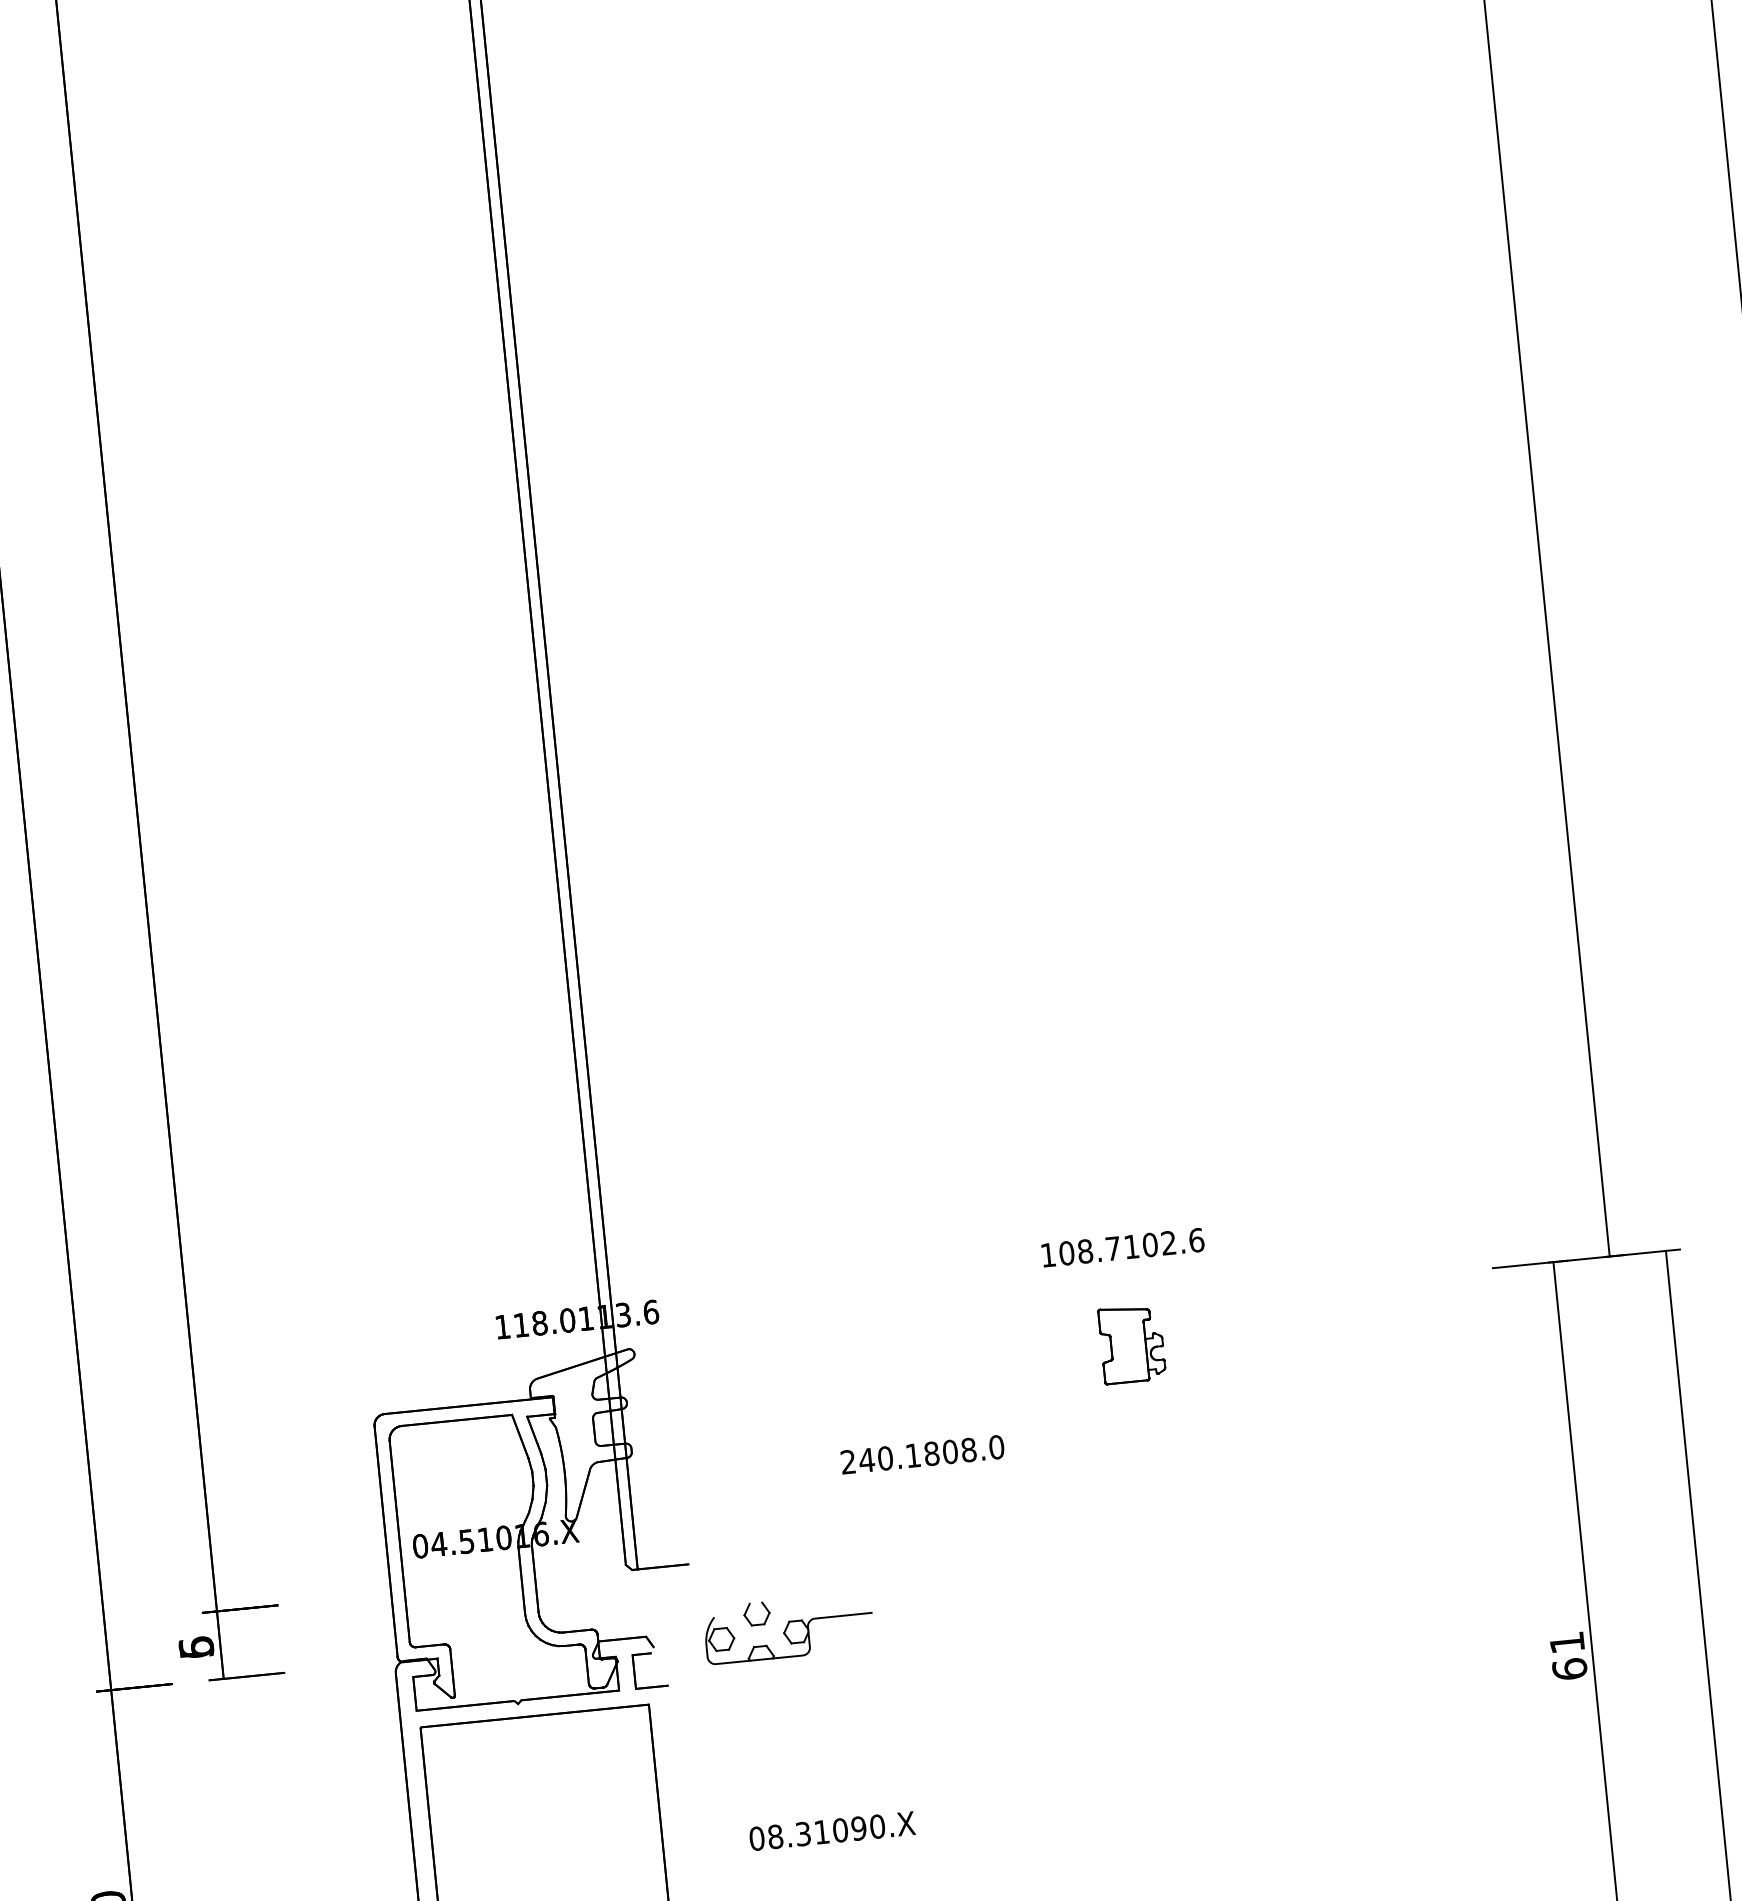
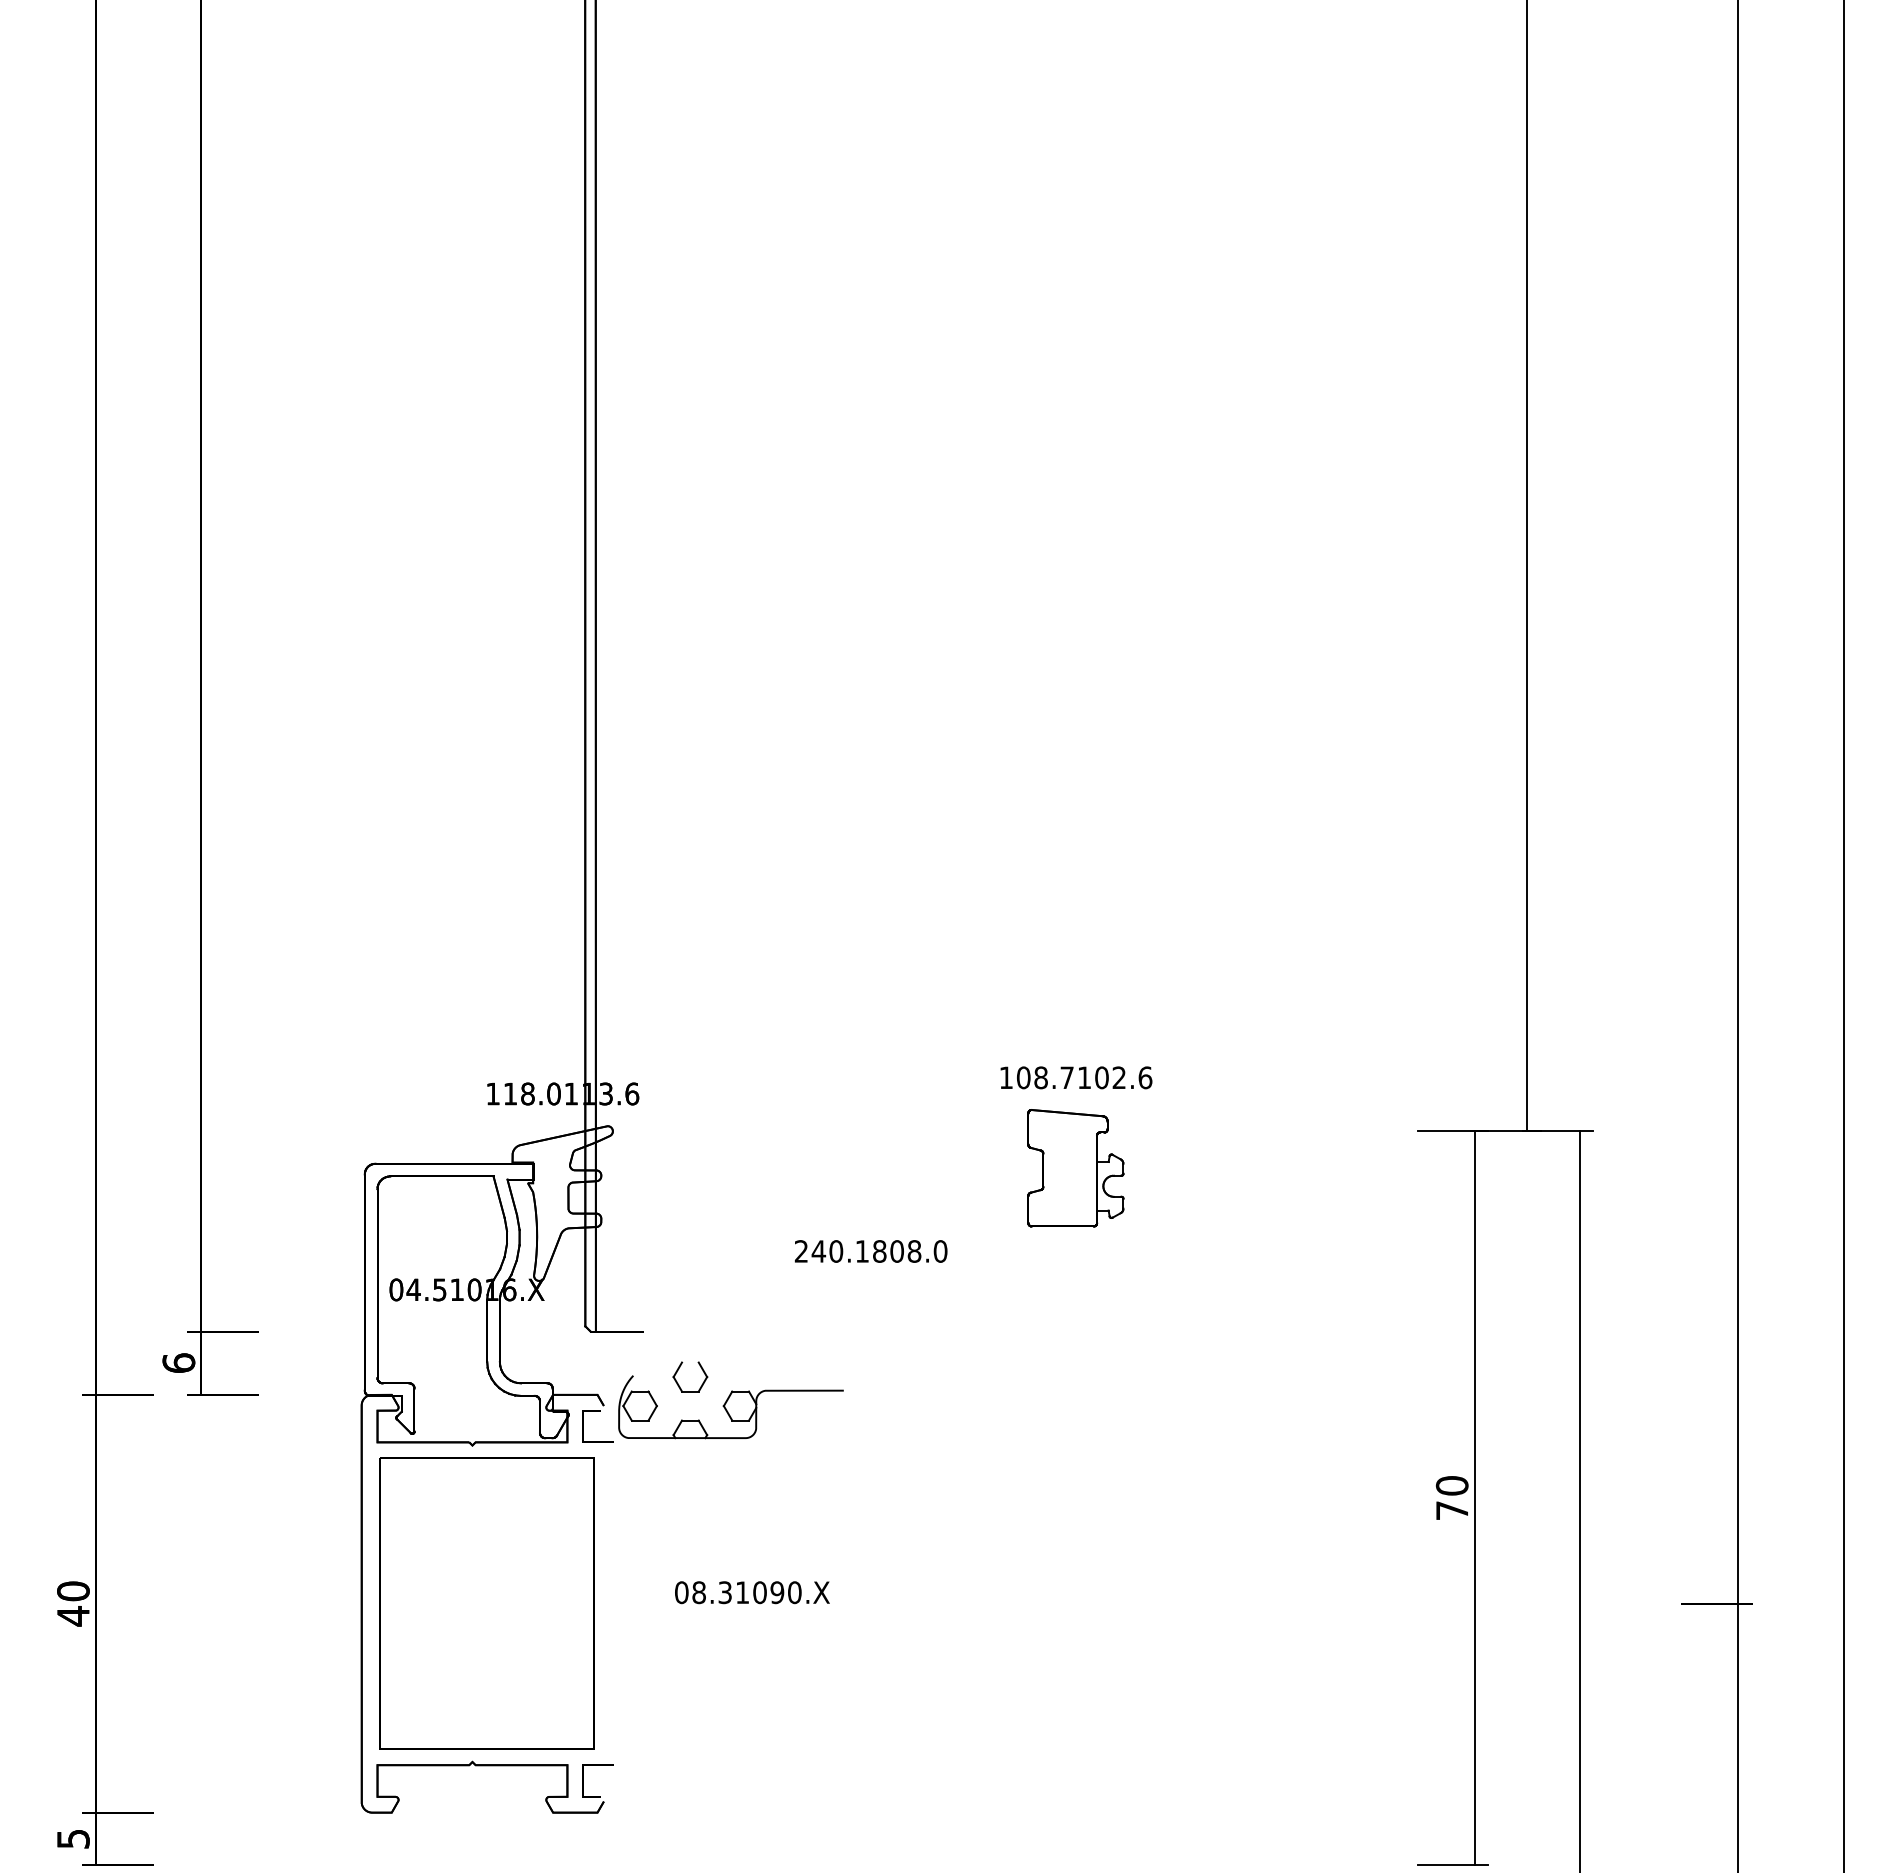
part: (1131, 1344) -> (1075, 1168), size x1.67
part: (788, 1628) -> (730, 1400), size x1.43
text: (195, 1646) -> (178, 1362), 5 -> 6
text: (1567, 1656) -> (1451, 1498), 61 -> 70

